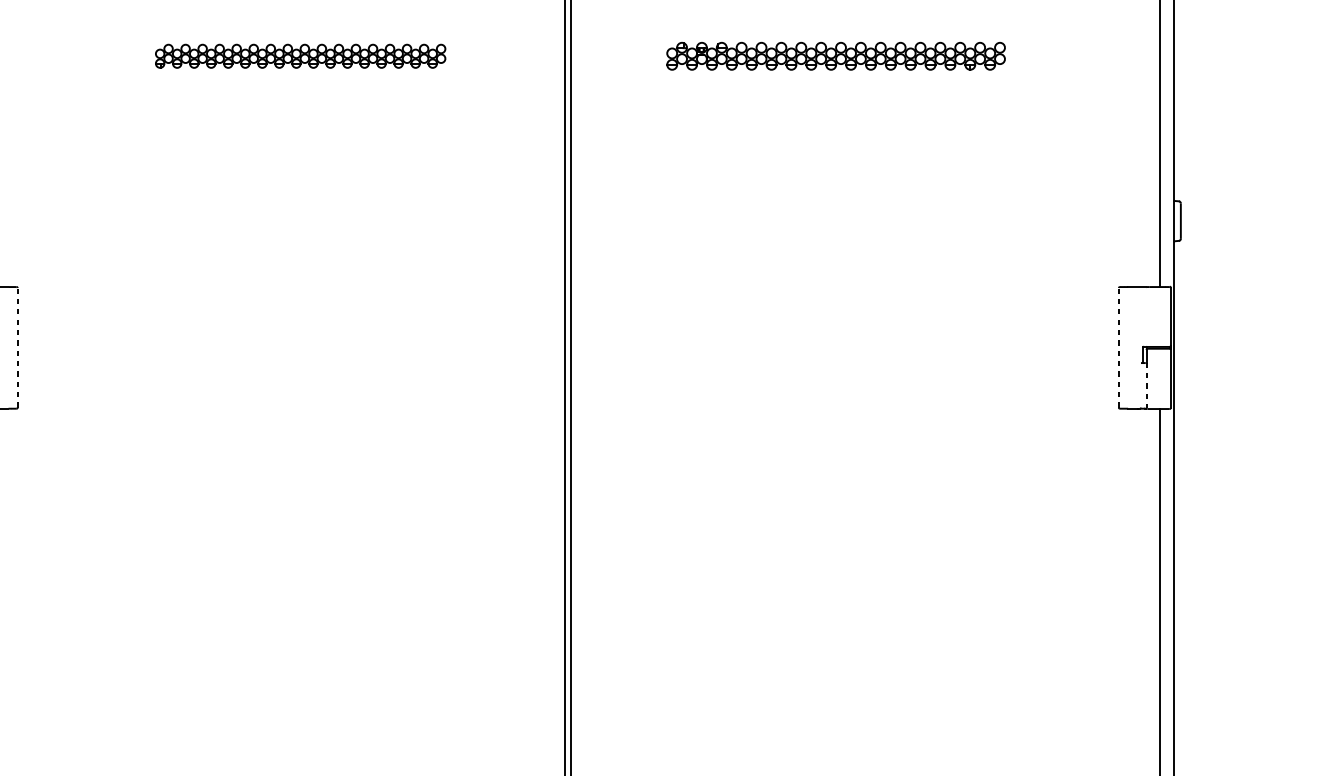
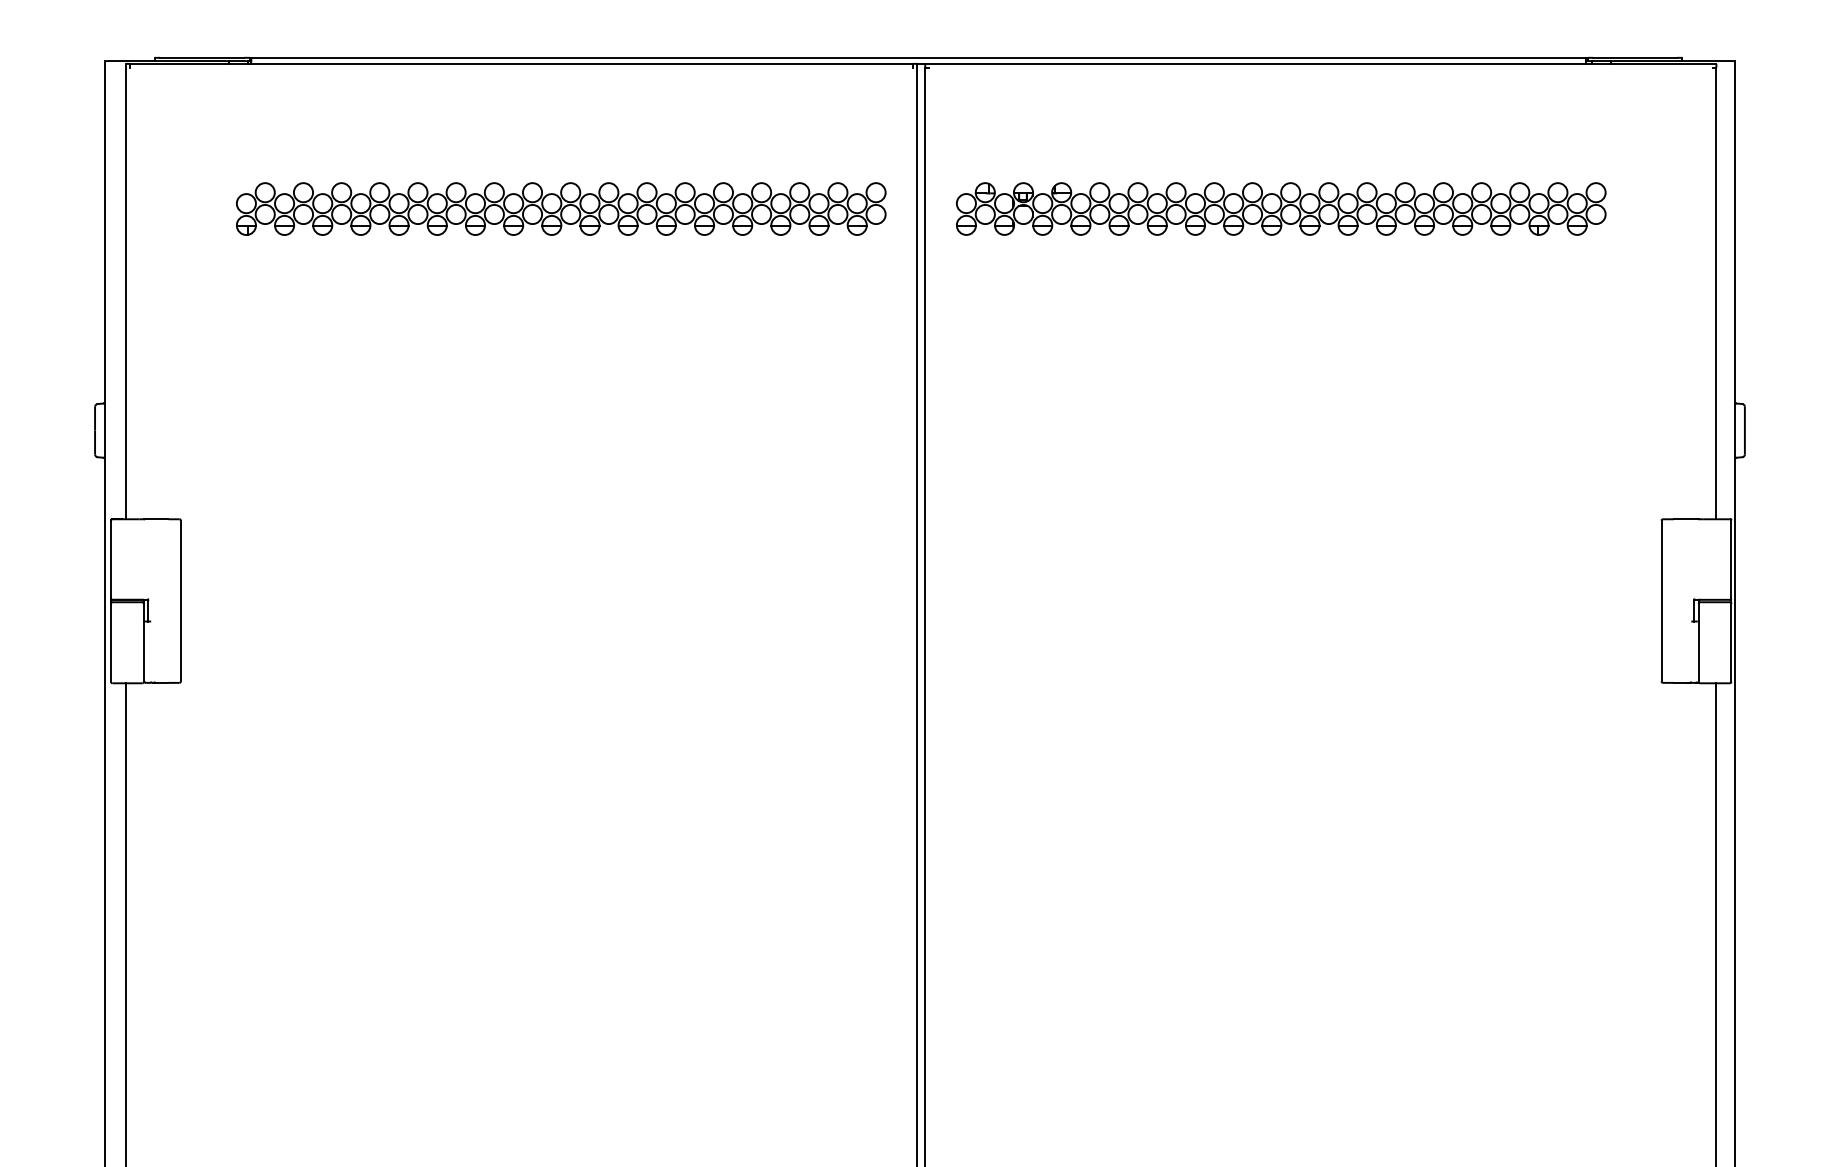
part: (300, 55) -> (561, 208), size x1.67
part: (836, 55) -> (1281, 208), size x1.43
line: (17, 347) -> (180, 600), dashed -> solid
line: (1118, 347) -> (1661, 600), dashed -> solid
line: (1146, 386) -> (1698, 652), dashed -> solid

